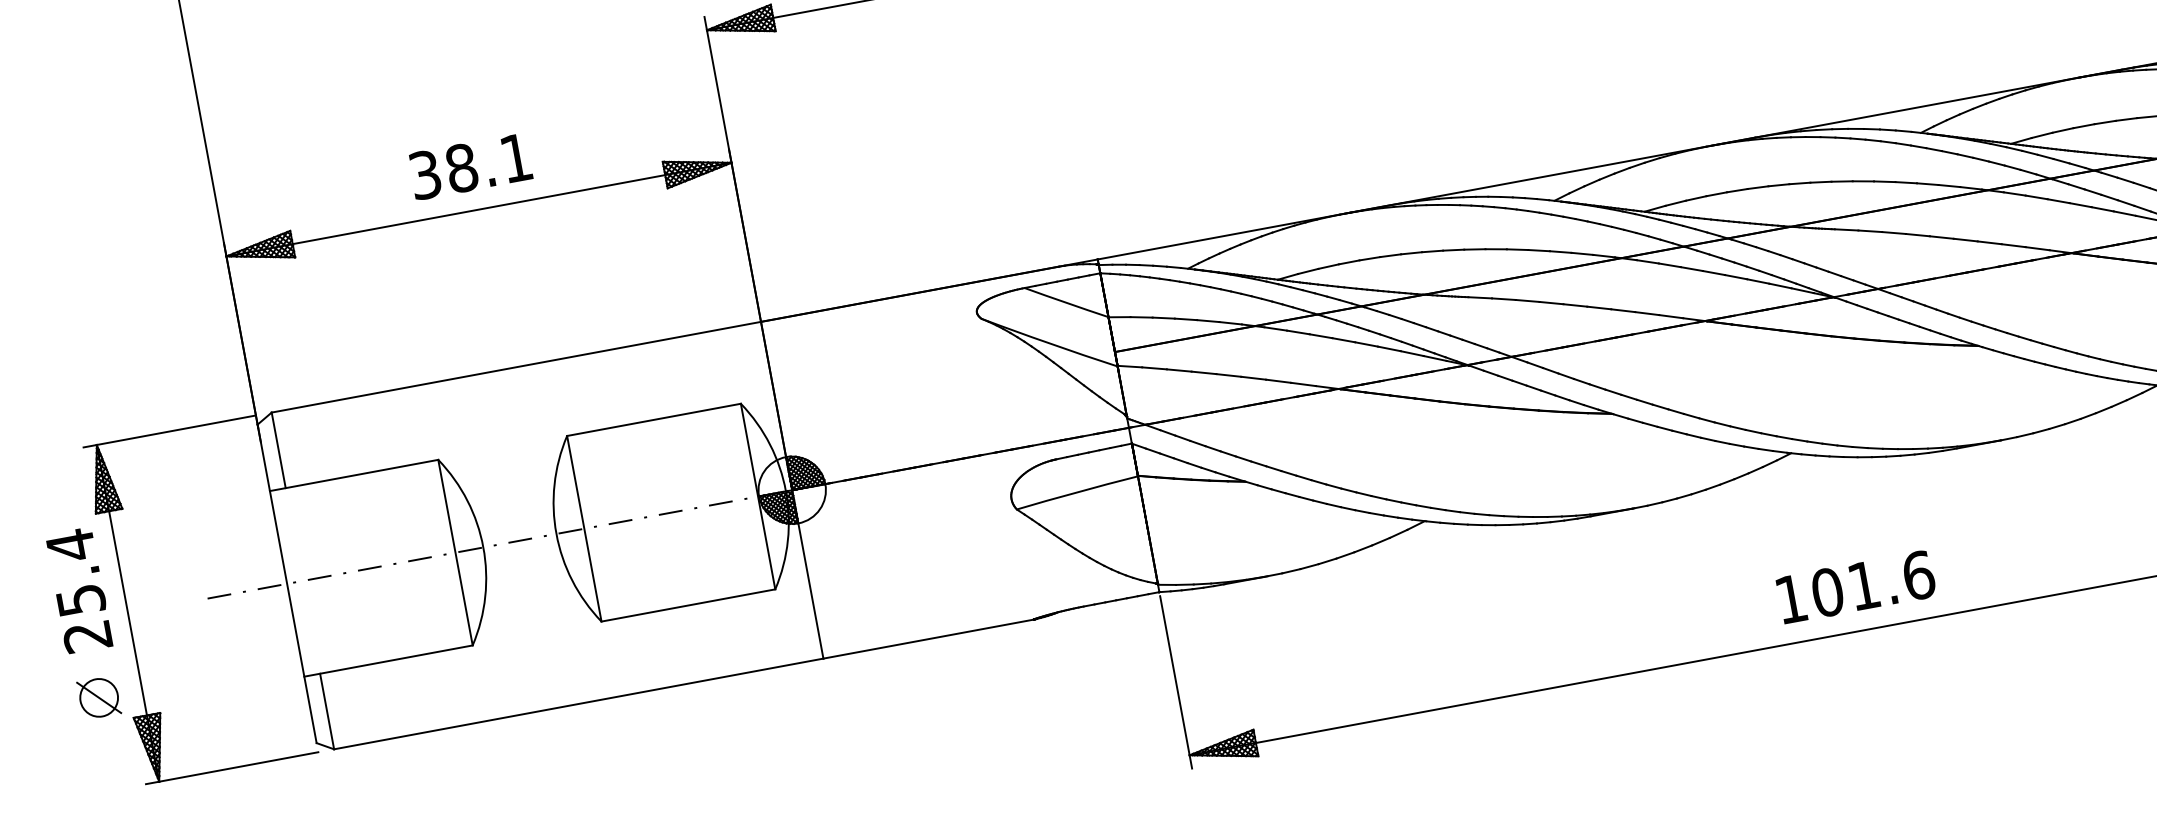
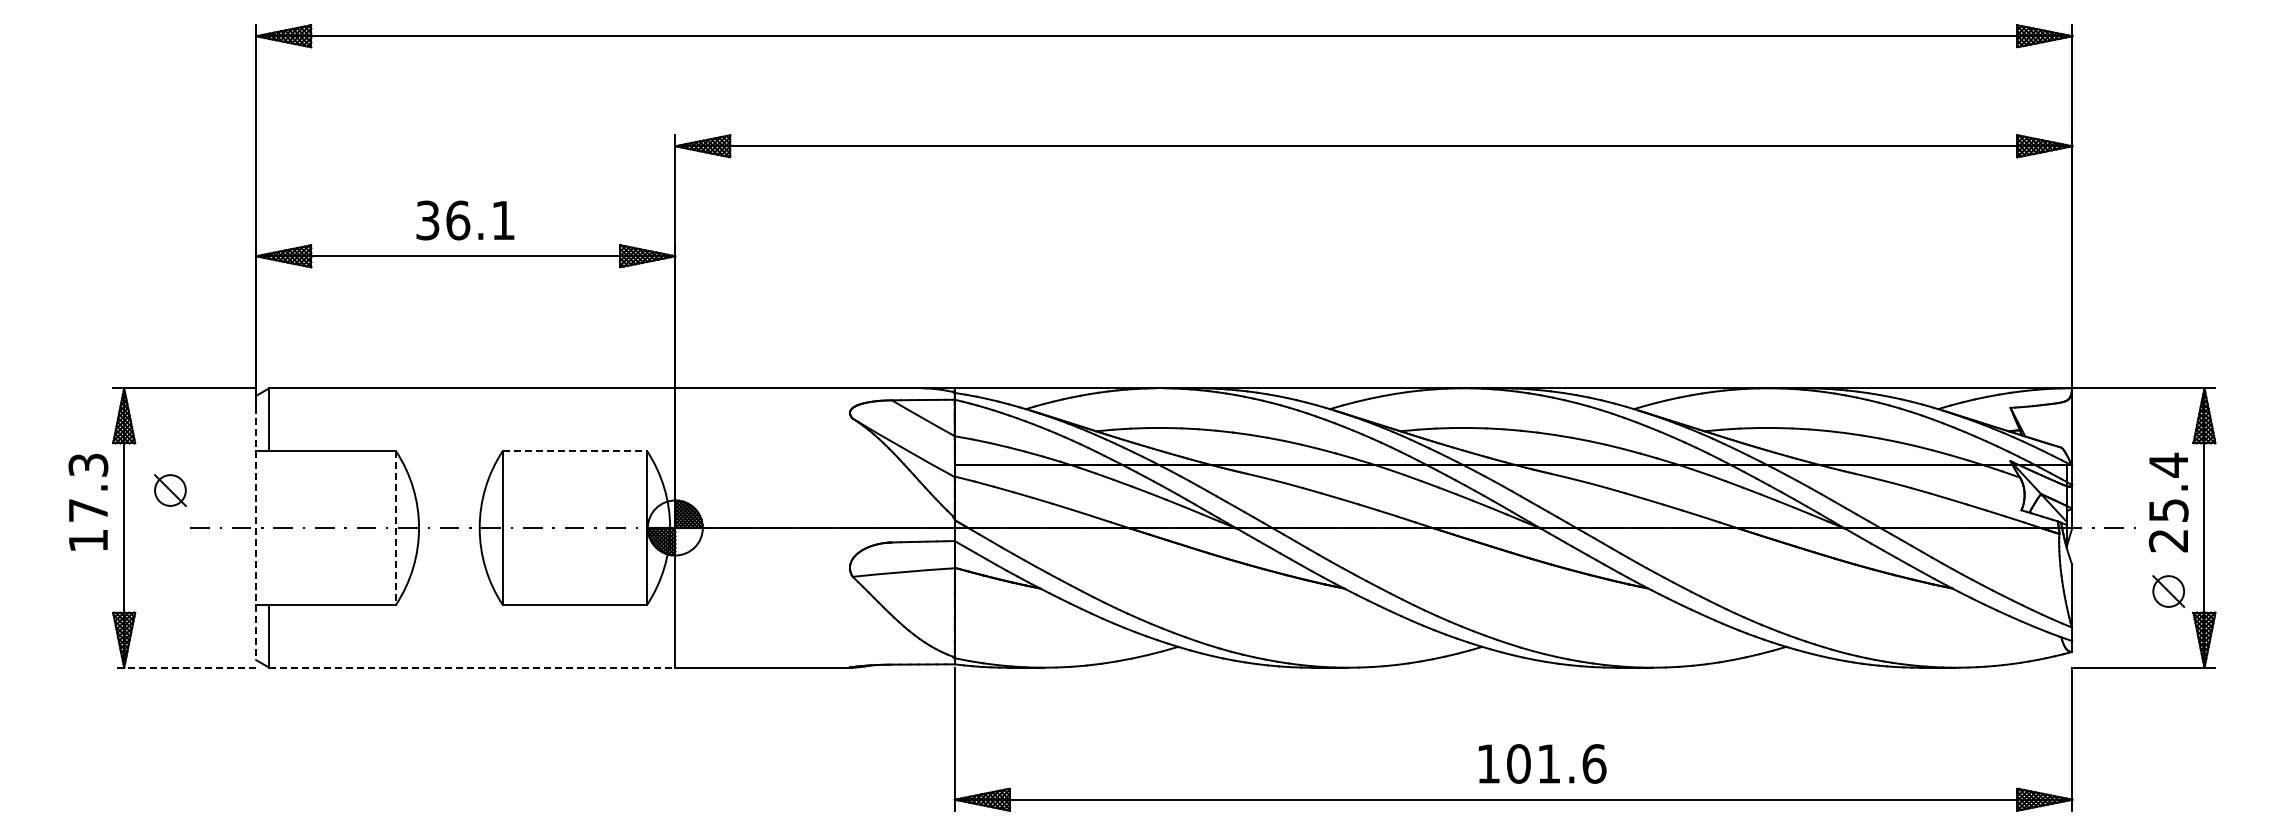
text: (462, 168) -> (458, 220), 38.1 -> 36.1
line: (654, 420) -> (575, 451), solid -> dashed
line: (455, 553) -> (395, 528), solid -> dashed
line: (287, 584) -> (256, 528), solid -> dashed
text: (1856, 586) -> (1542, 763), moved
text: (79, 590) -> (88, 502), 25.4 -> 17.3
part: (99, 697) -> (170, 490), moved
line: (578, 703) -> (472, 667), solid -> dashed
line: (231, 767) -> (184, 667), solid -> dashed

